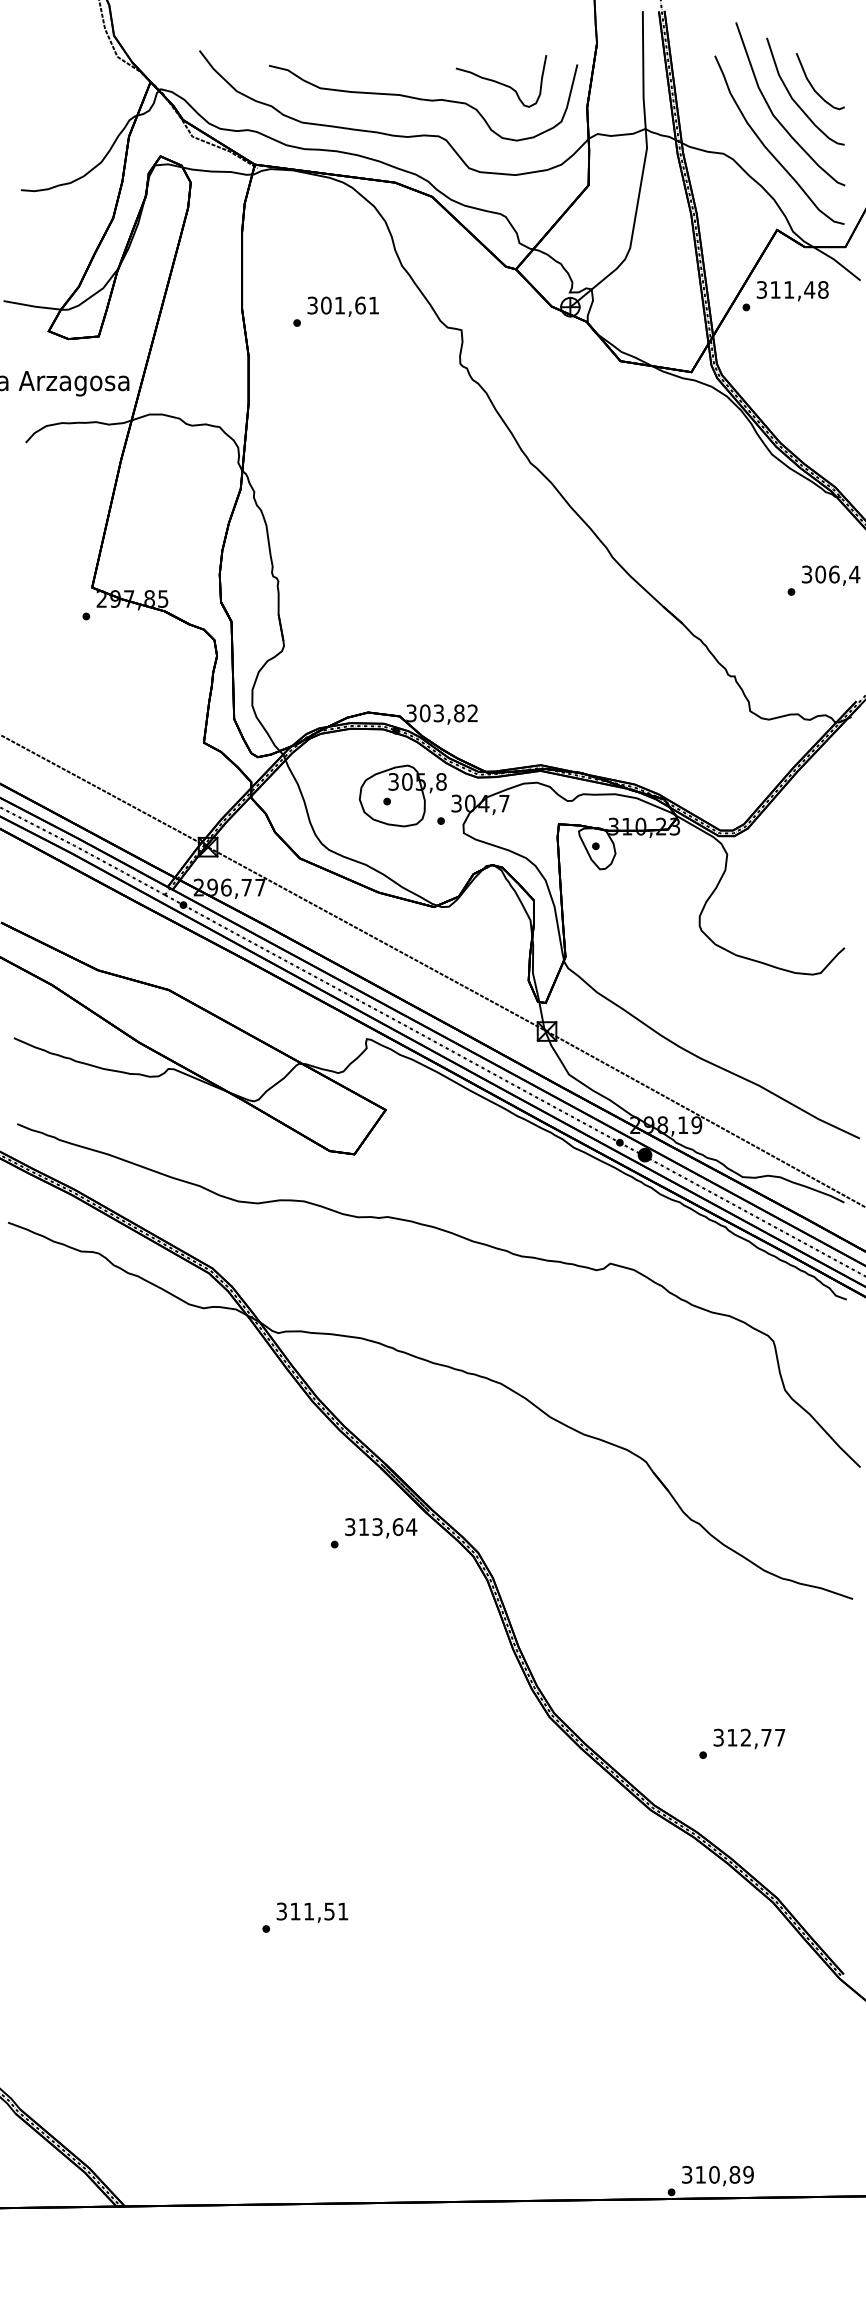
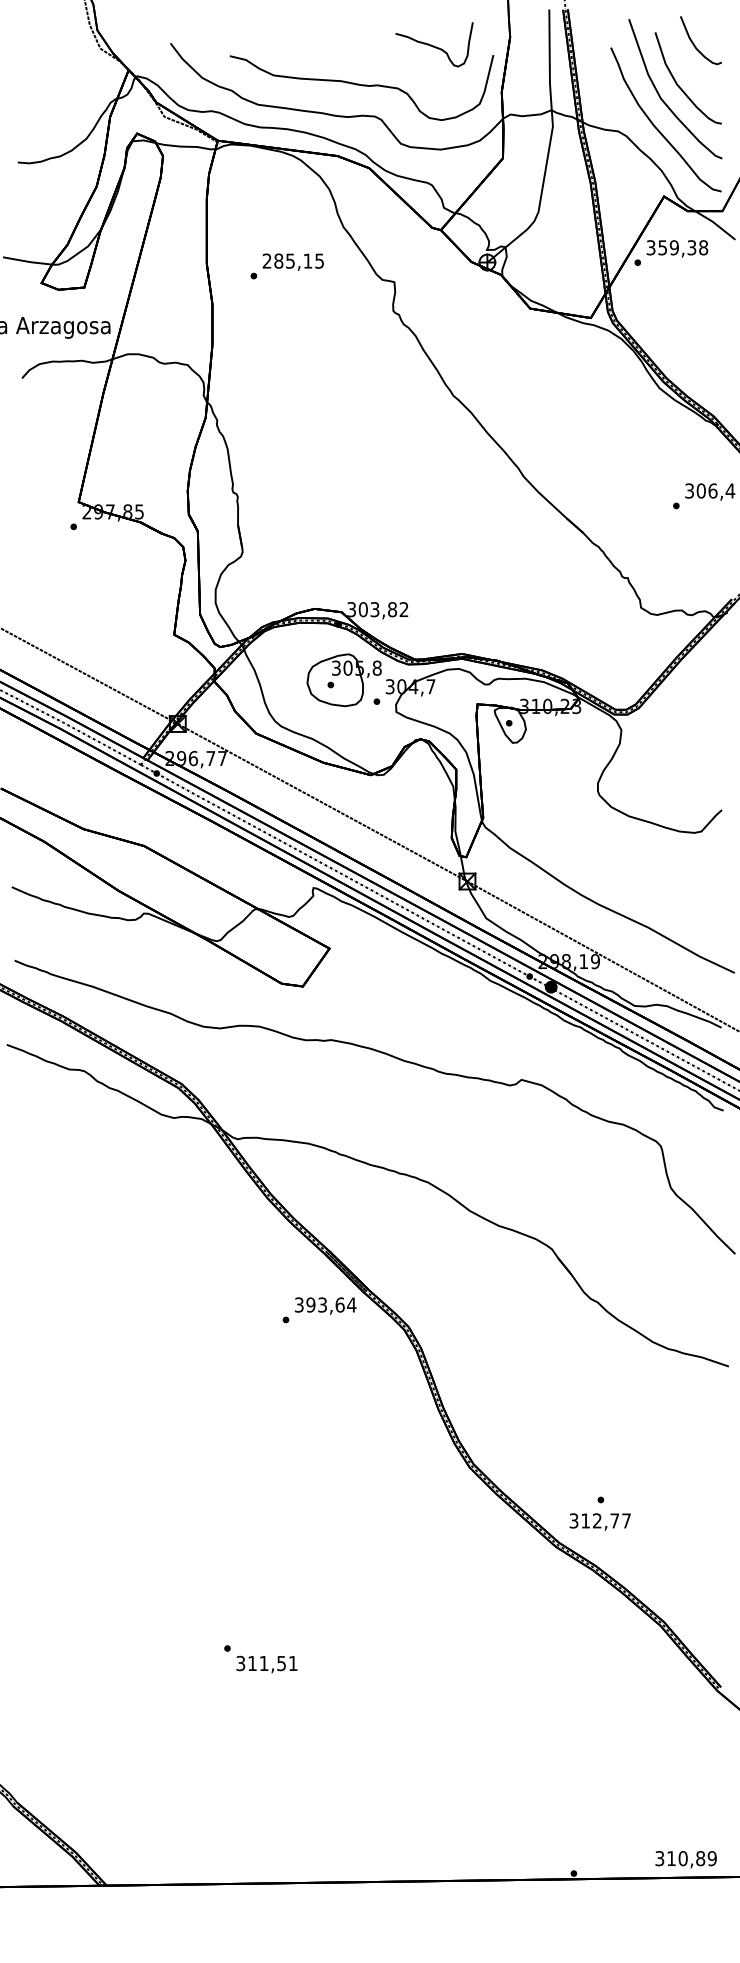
curve: (501, 82) -> (434, 45), moved
curve: (813, 86) -> (695, 44), moved
text: (792, 289) -> (677, 247), 311,48 -> 359,38
text: (342, 305) -> (292, 261), 301,61 -> 285,15
text: (363, 1527) -> (310, 1305), 313,64 -> 393,64
text: (749, 1738) -> (600, 1521), moved
text: (312, 1912) -> (267, 1664), moved
text: (717, 2175) -> (685, 1859), moved

